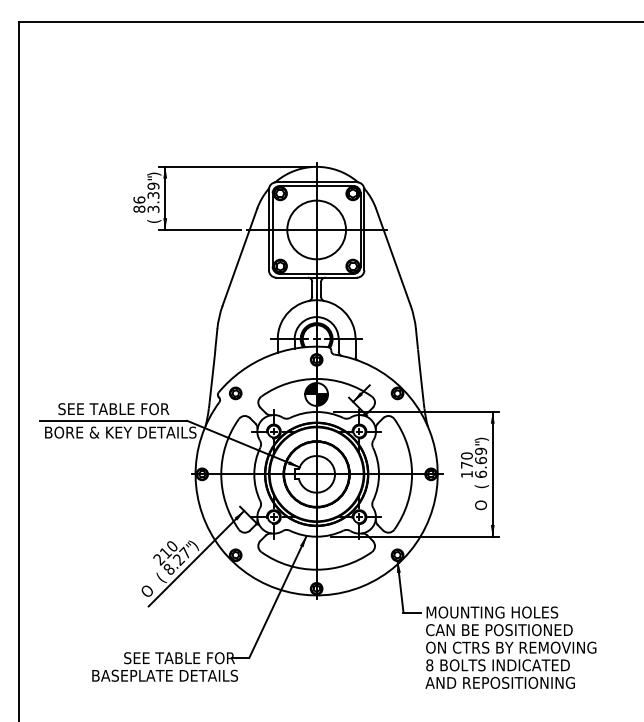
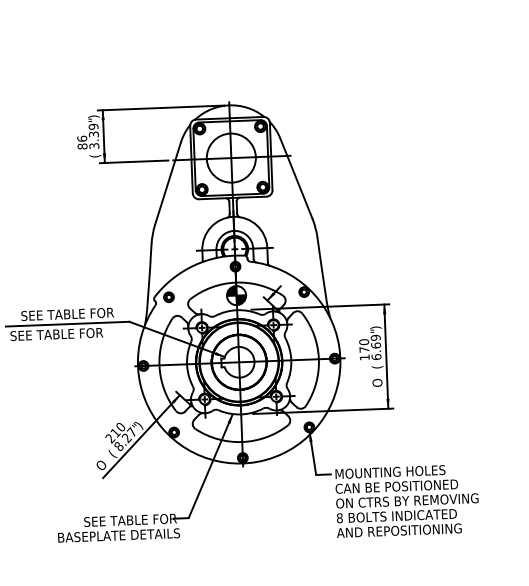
text: (120, 432) -> (73, 333), BORE & KEY DETAILS -> SEE TABLE FOR

